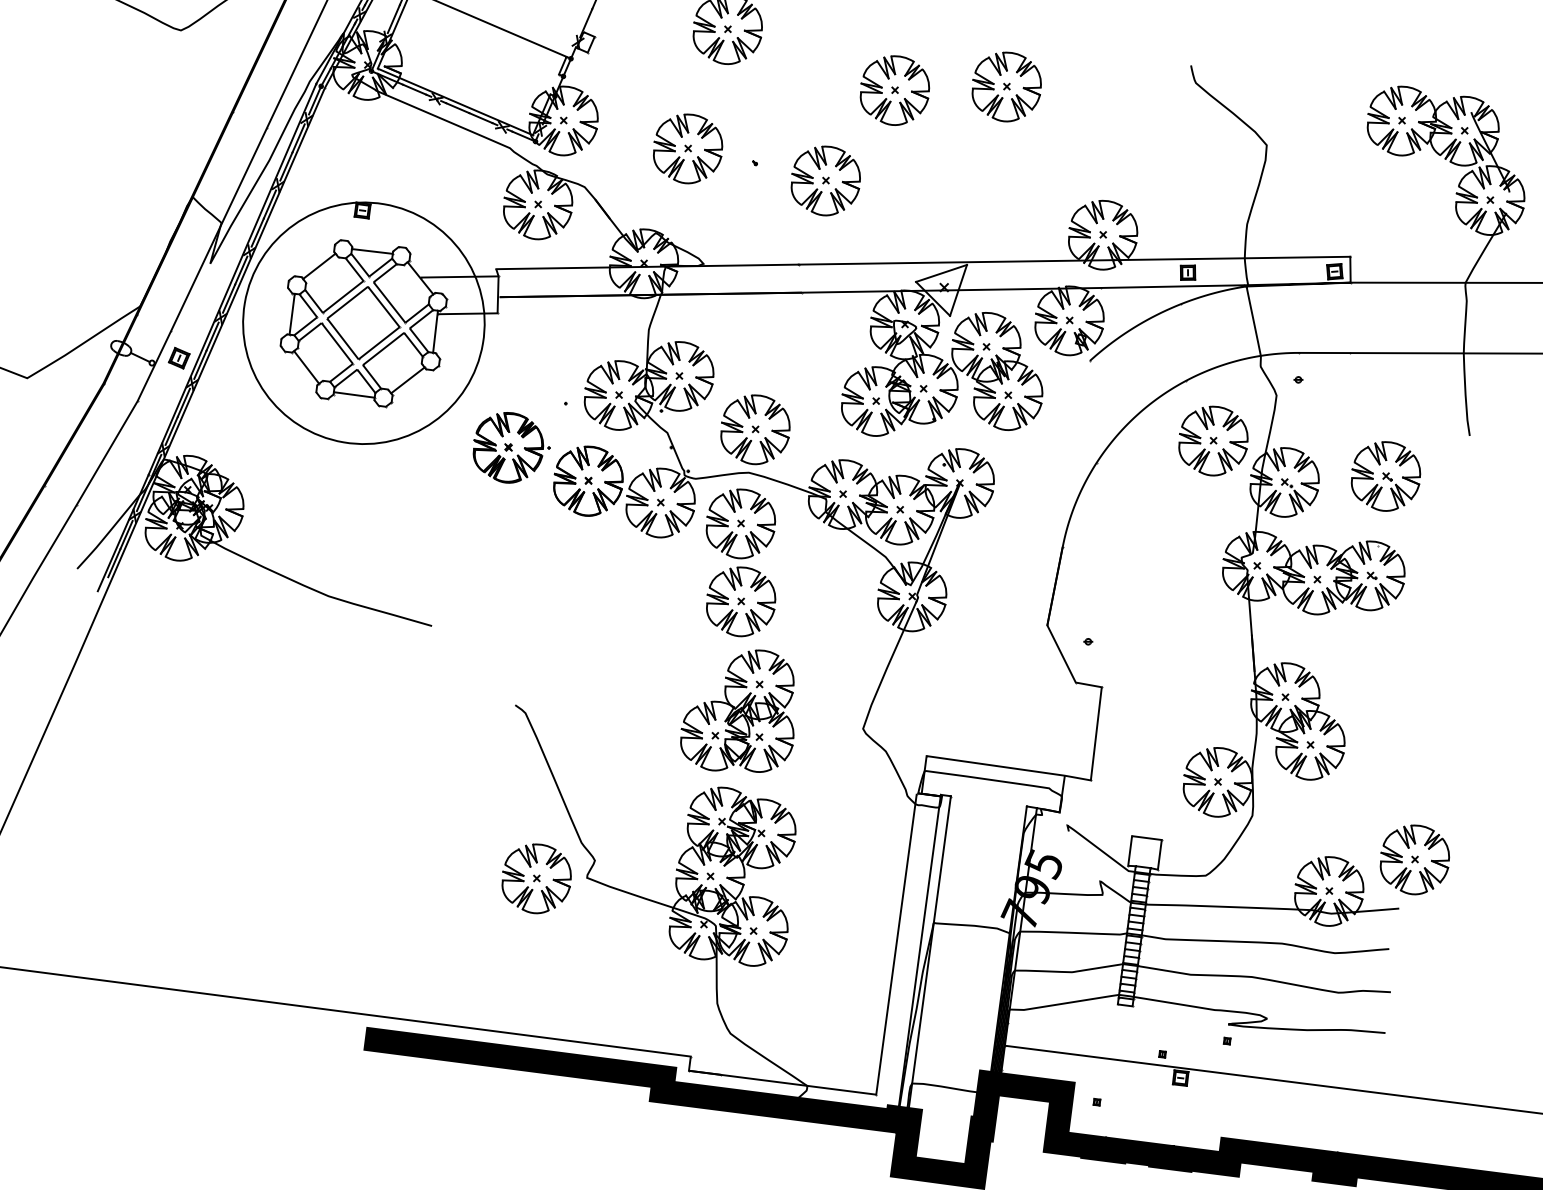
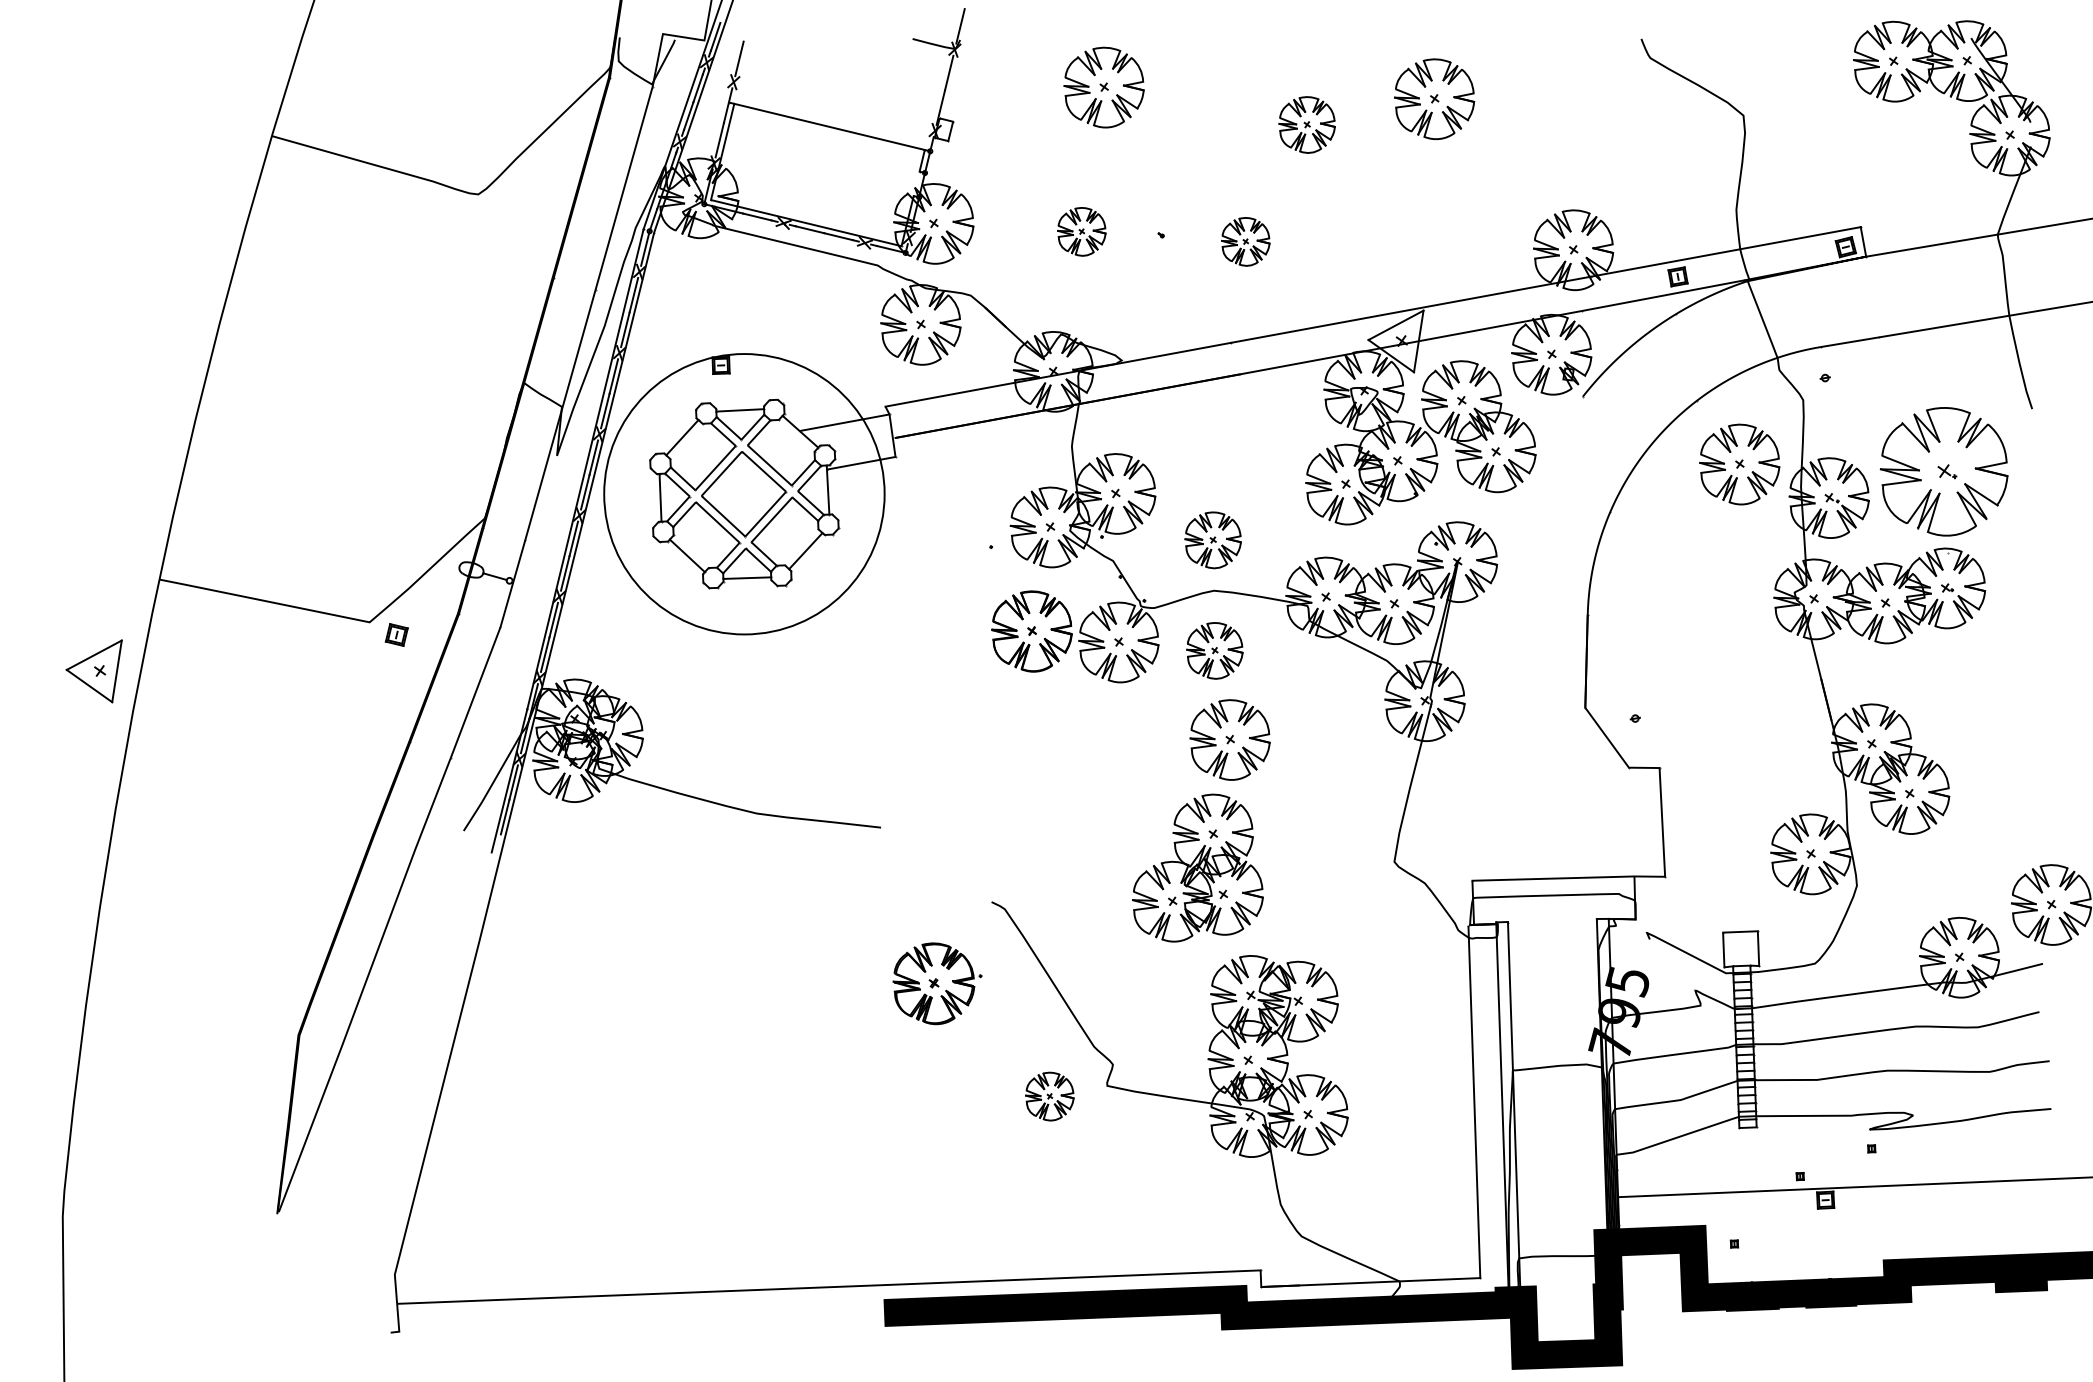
part: (894, 90) -> (1306, 124), size x0.7
part: (687, 148) -> (1081, 231), size x0.6
part: (825, 180) -> (1245, 241), size x0.6
part: (179, 357) -> (396, 634), moved
part: (754, 429) -> (1212, 540), size x0.7
part: (511, 448) -> (937, 983), moved
part: (1385, 476) -> (1943, 471), size x1.6
part: (740, 523) -> (1214, 650), size x0.7
part: (741, 710) -> (1197, 867), moved
part: (536, 878) -> (1049, 1096), size x0.6

